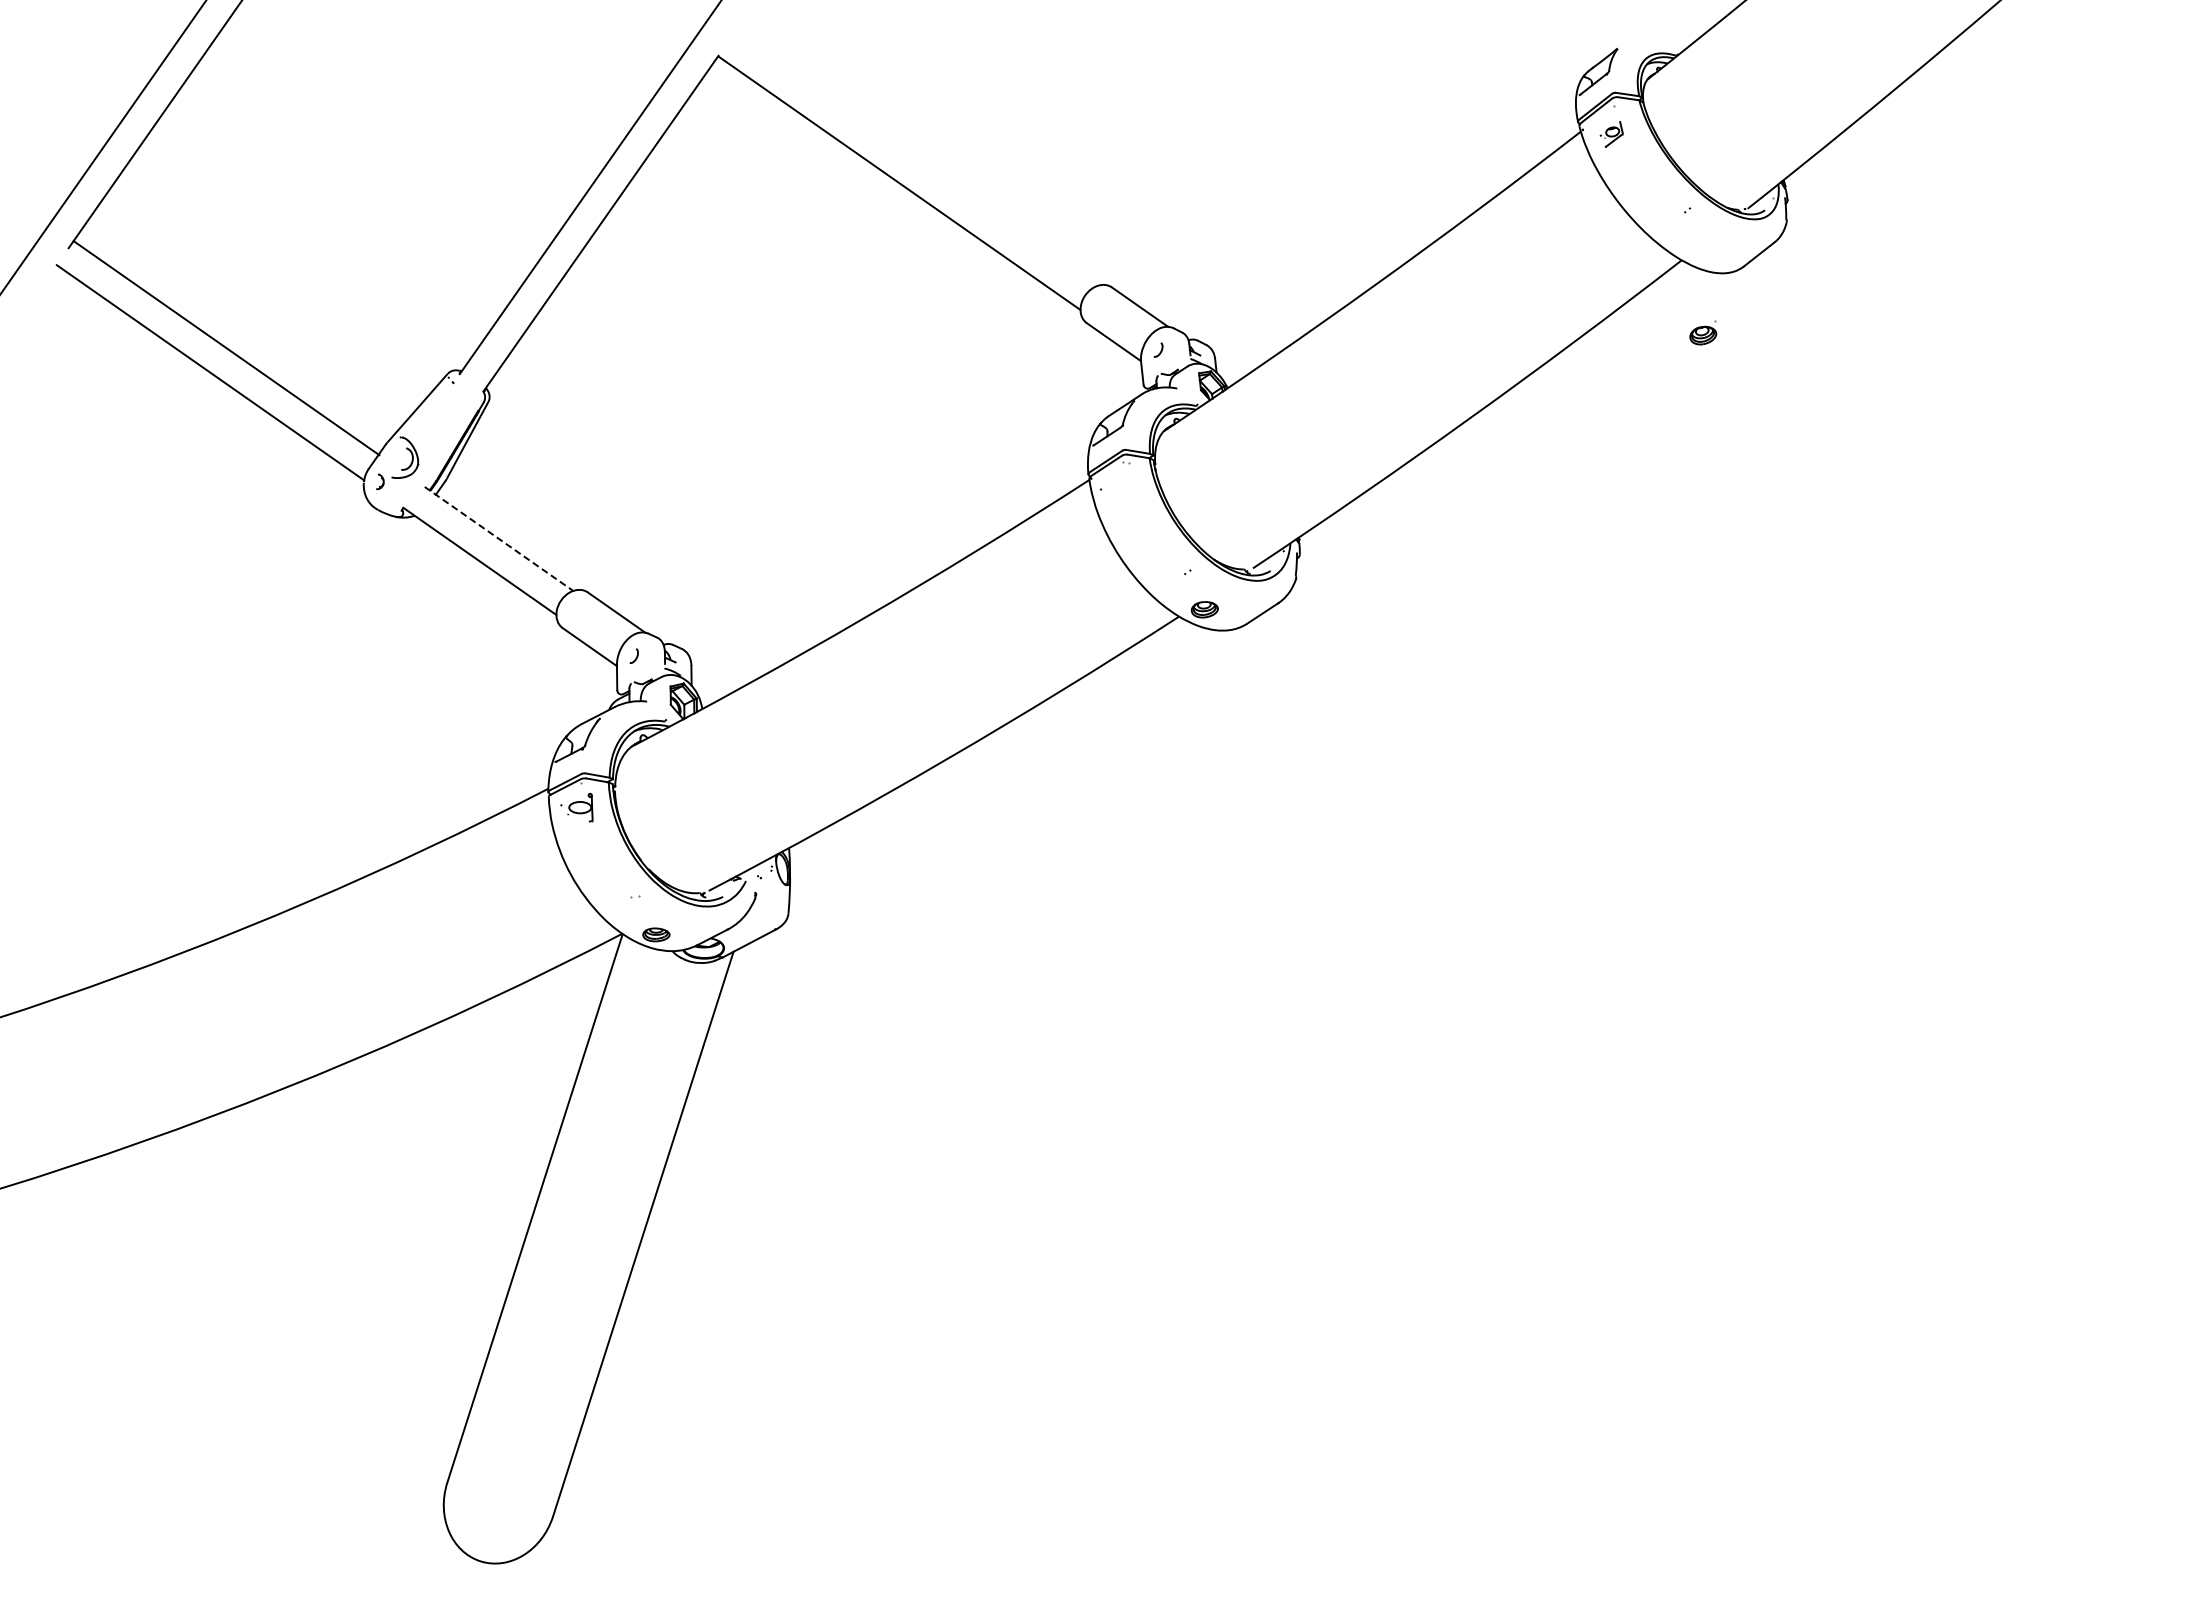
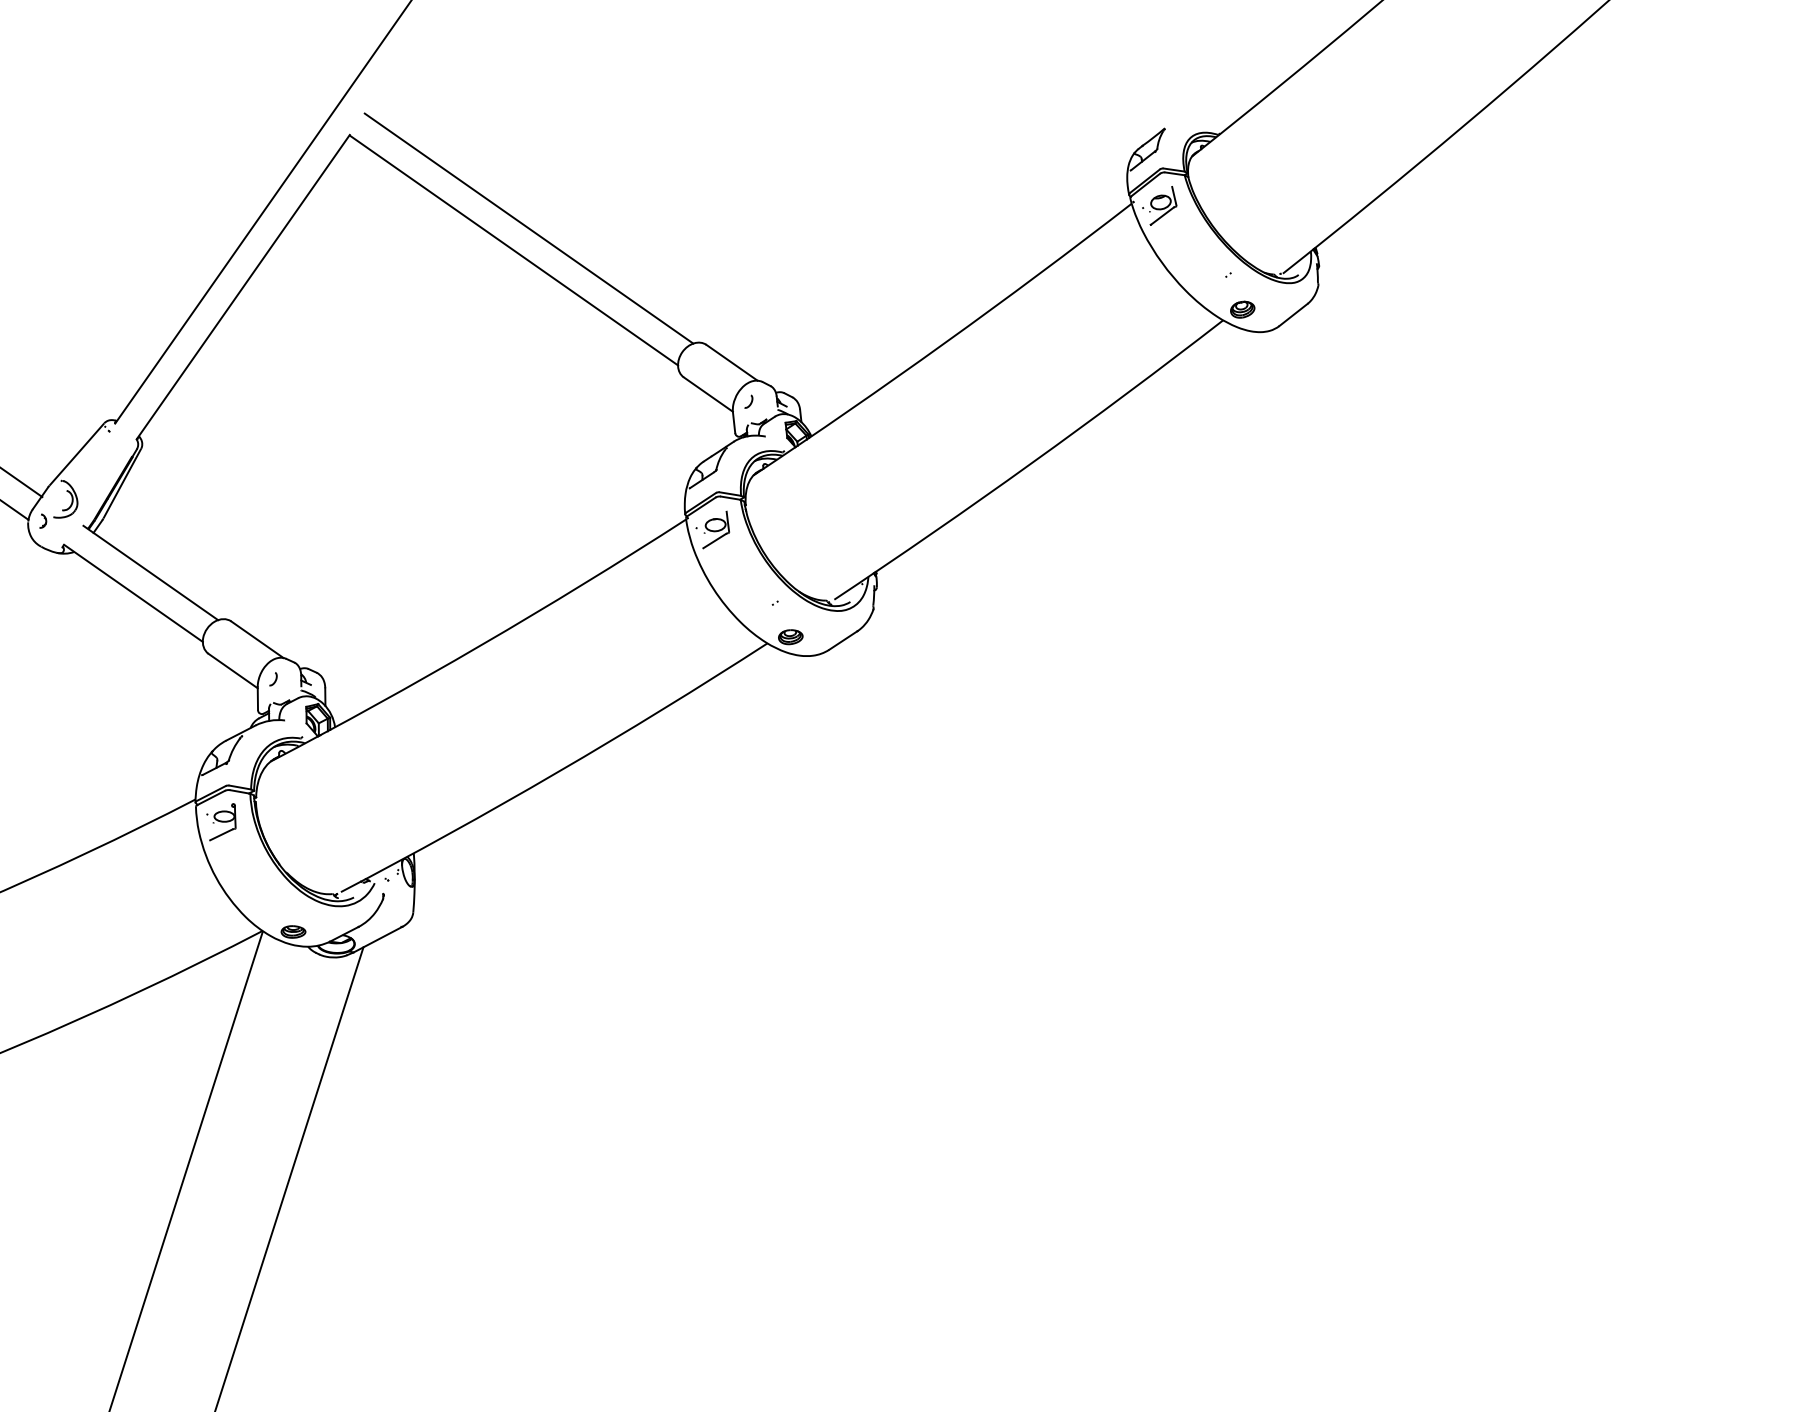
part: (1611, 134) -> (1159, 206), size x1.67
line: (916, 158) -> (529, 228), added
part: (1703, 332) -> (1242, 306), moved
part: (1122, 491) -> (716, 529), added
line: (499, 538) -> (151, 572), dashed -> solid
line: (576, 827) -> (221, 834), added

